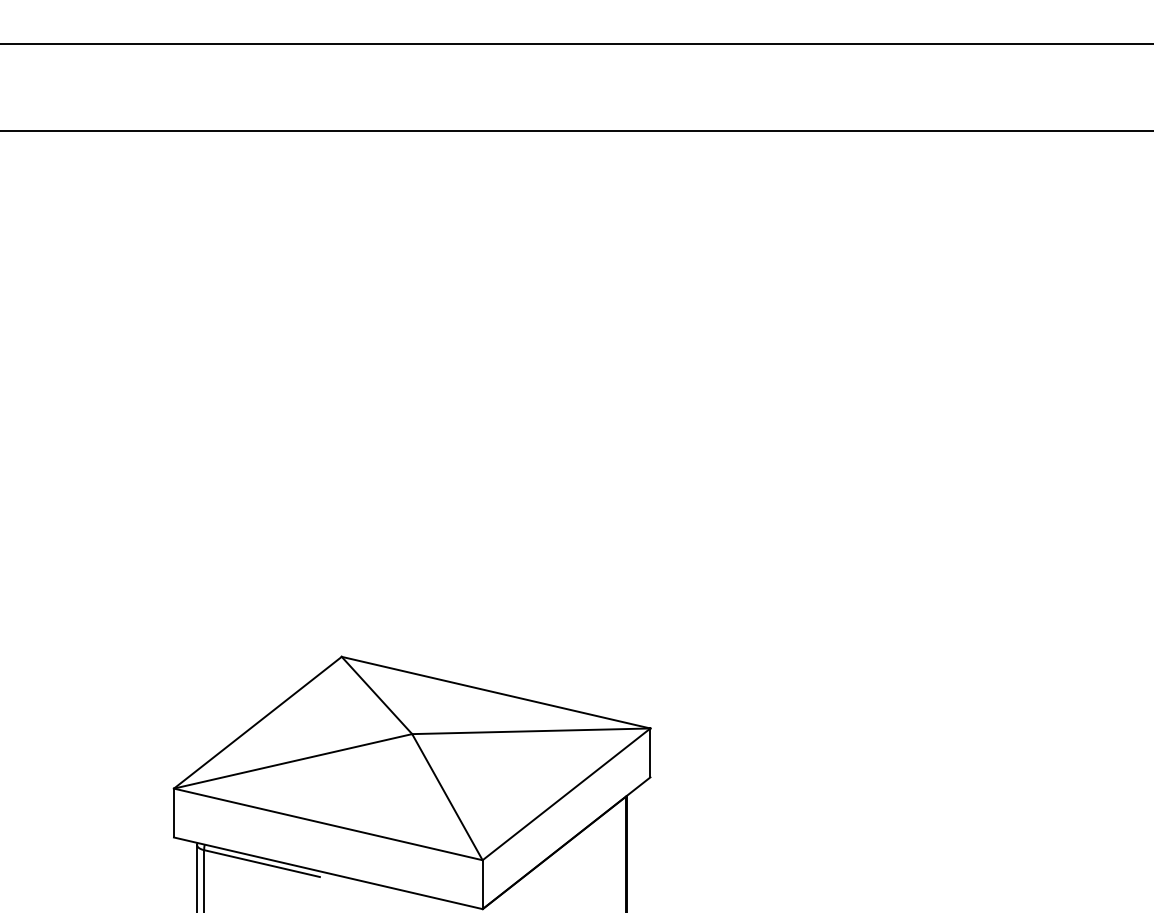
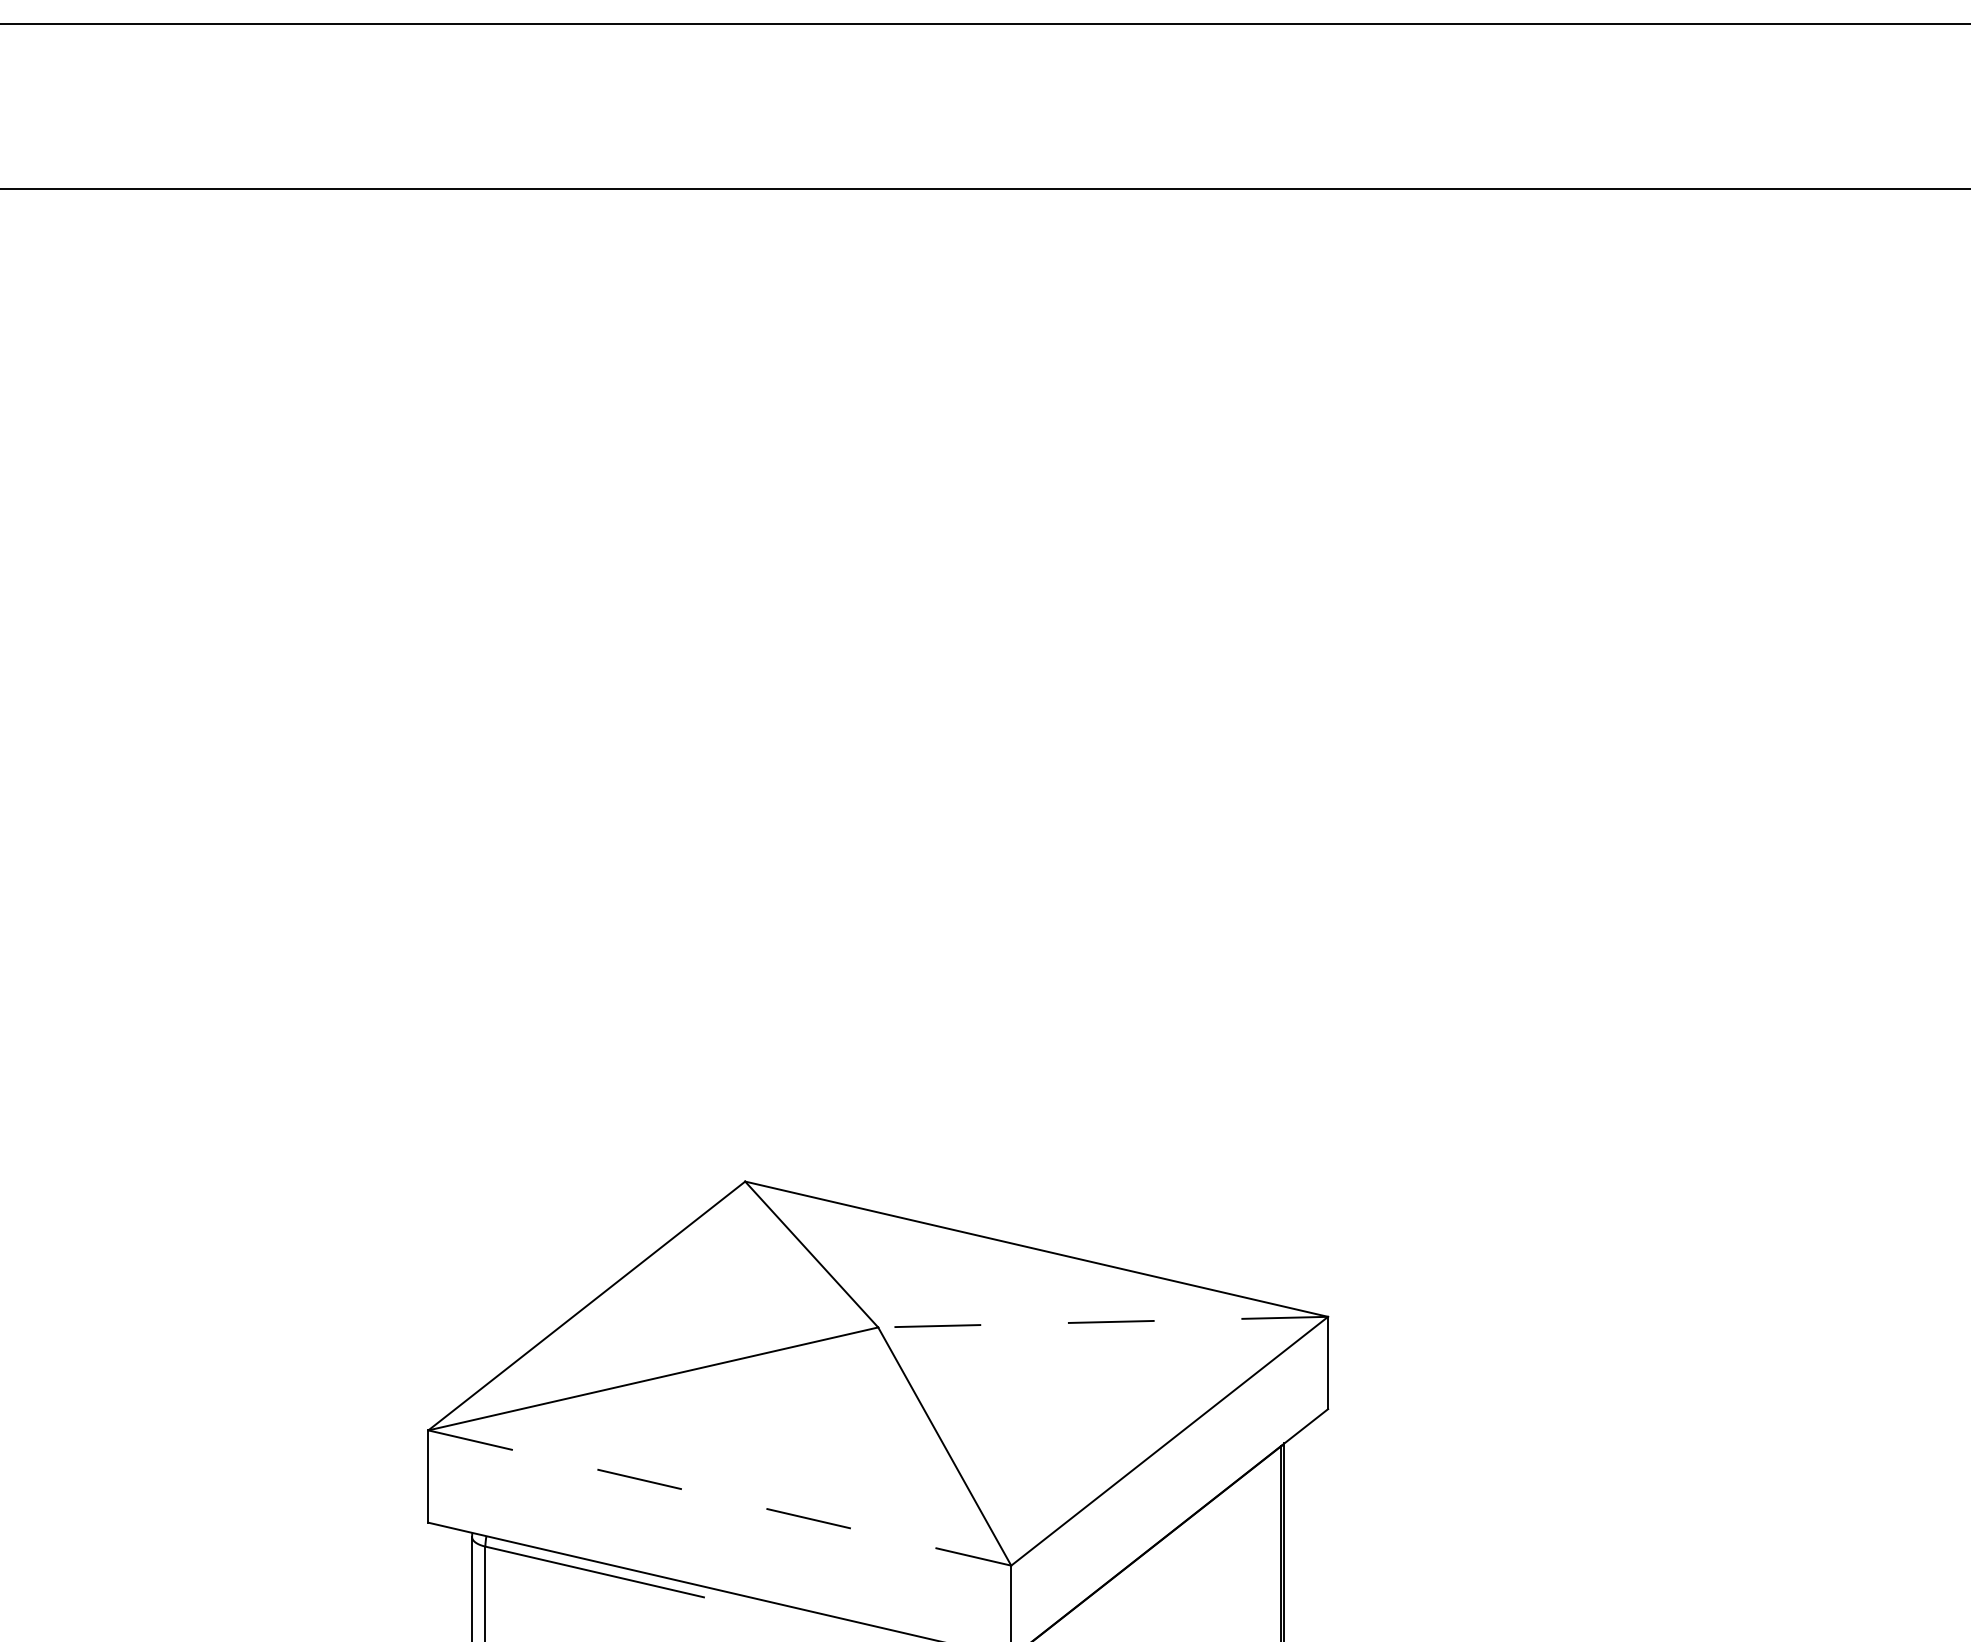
line: (530, 731) -> (1101, 1322), solid -> dashed
line: (328, 824) -> (720, 1498), solid -> dashed

